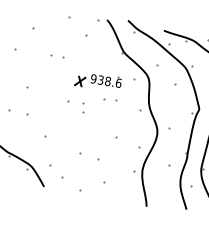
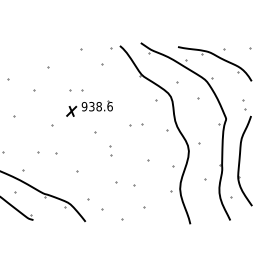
part: (98, 81) -> (89, 108), moved
part: (82, 107) -> (110, 150), moved

